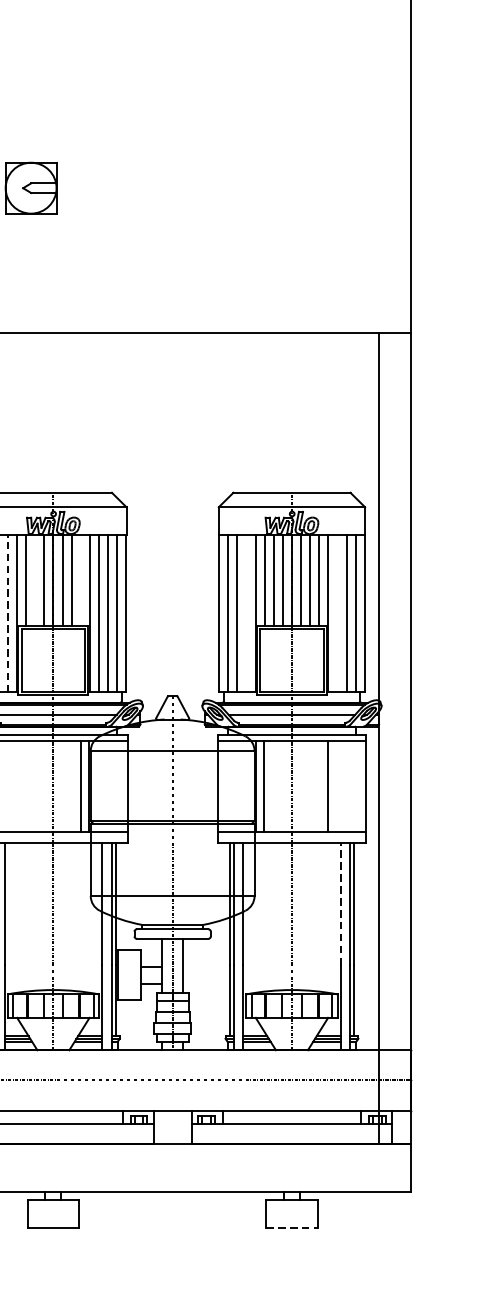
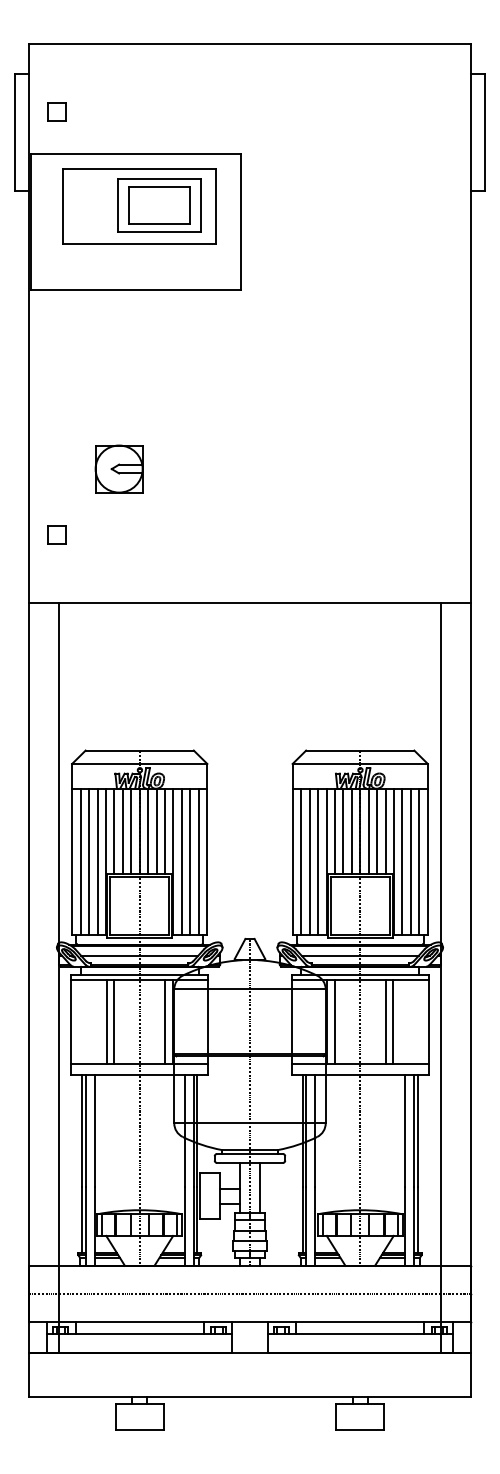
line: (34, 580) -> (122, 831), added
line: (81, 580) -> (165, 831), added
line: (246, 612) -> (318, 861), added
line: (337, 612) -> (402, 861), added
line: (7, 613) -> (97, 862), dashed -> solid
line: (17, 785) -> (106, 1021), added
line: (26, 785) -> (114, 1021), added
line: (319, 785) -> (385, 1021), added
line: (340, 903) -> (405, 1130), dashed -> solid
line: (292, 1227) -> (360, 1429), dashed -> solid

